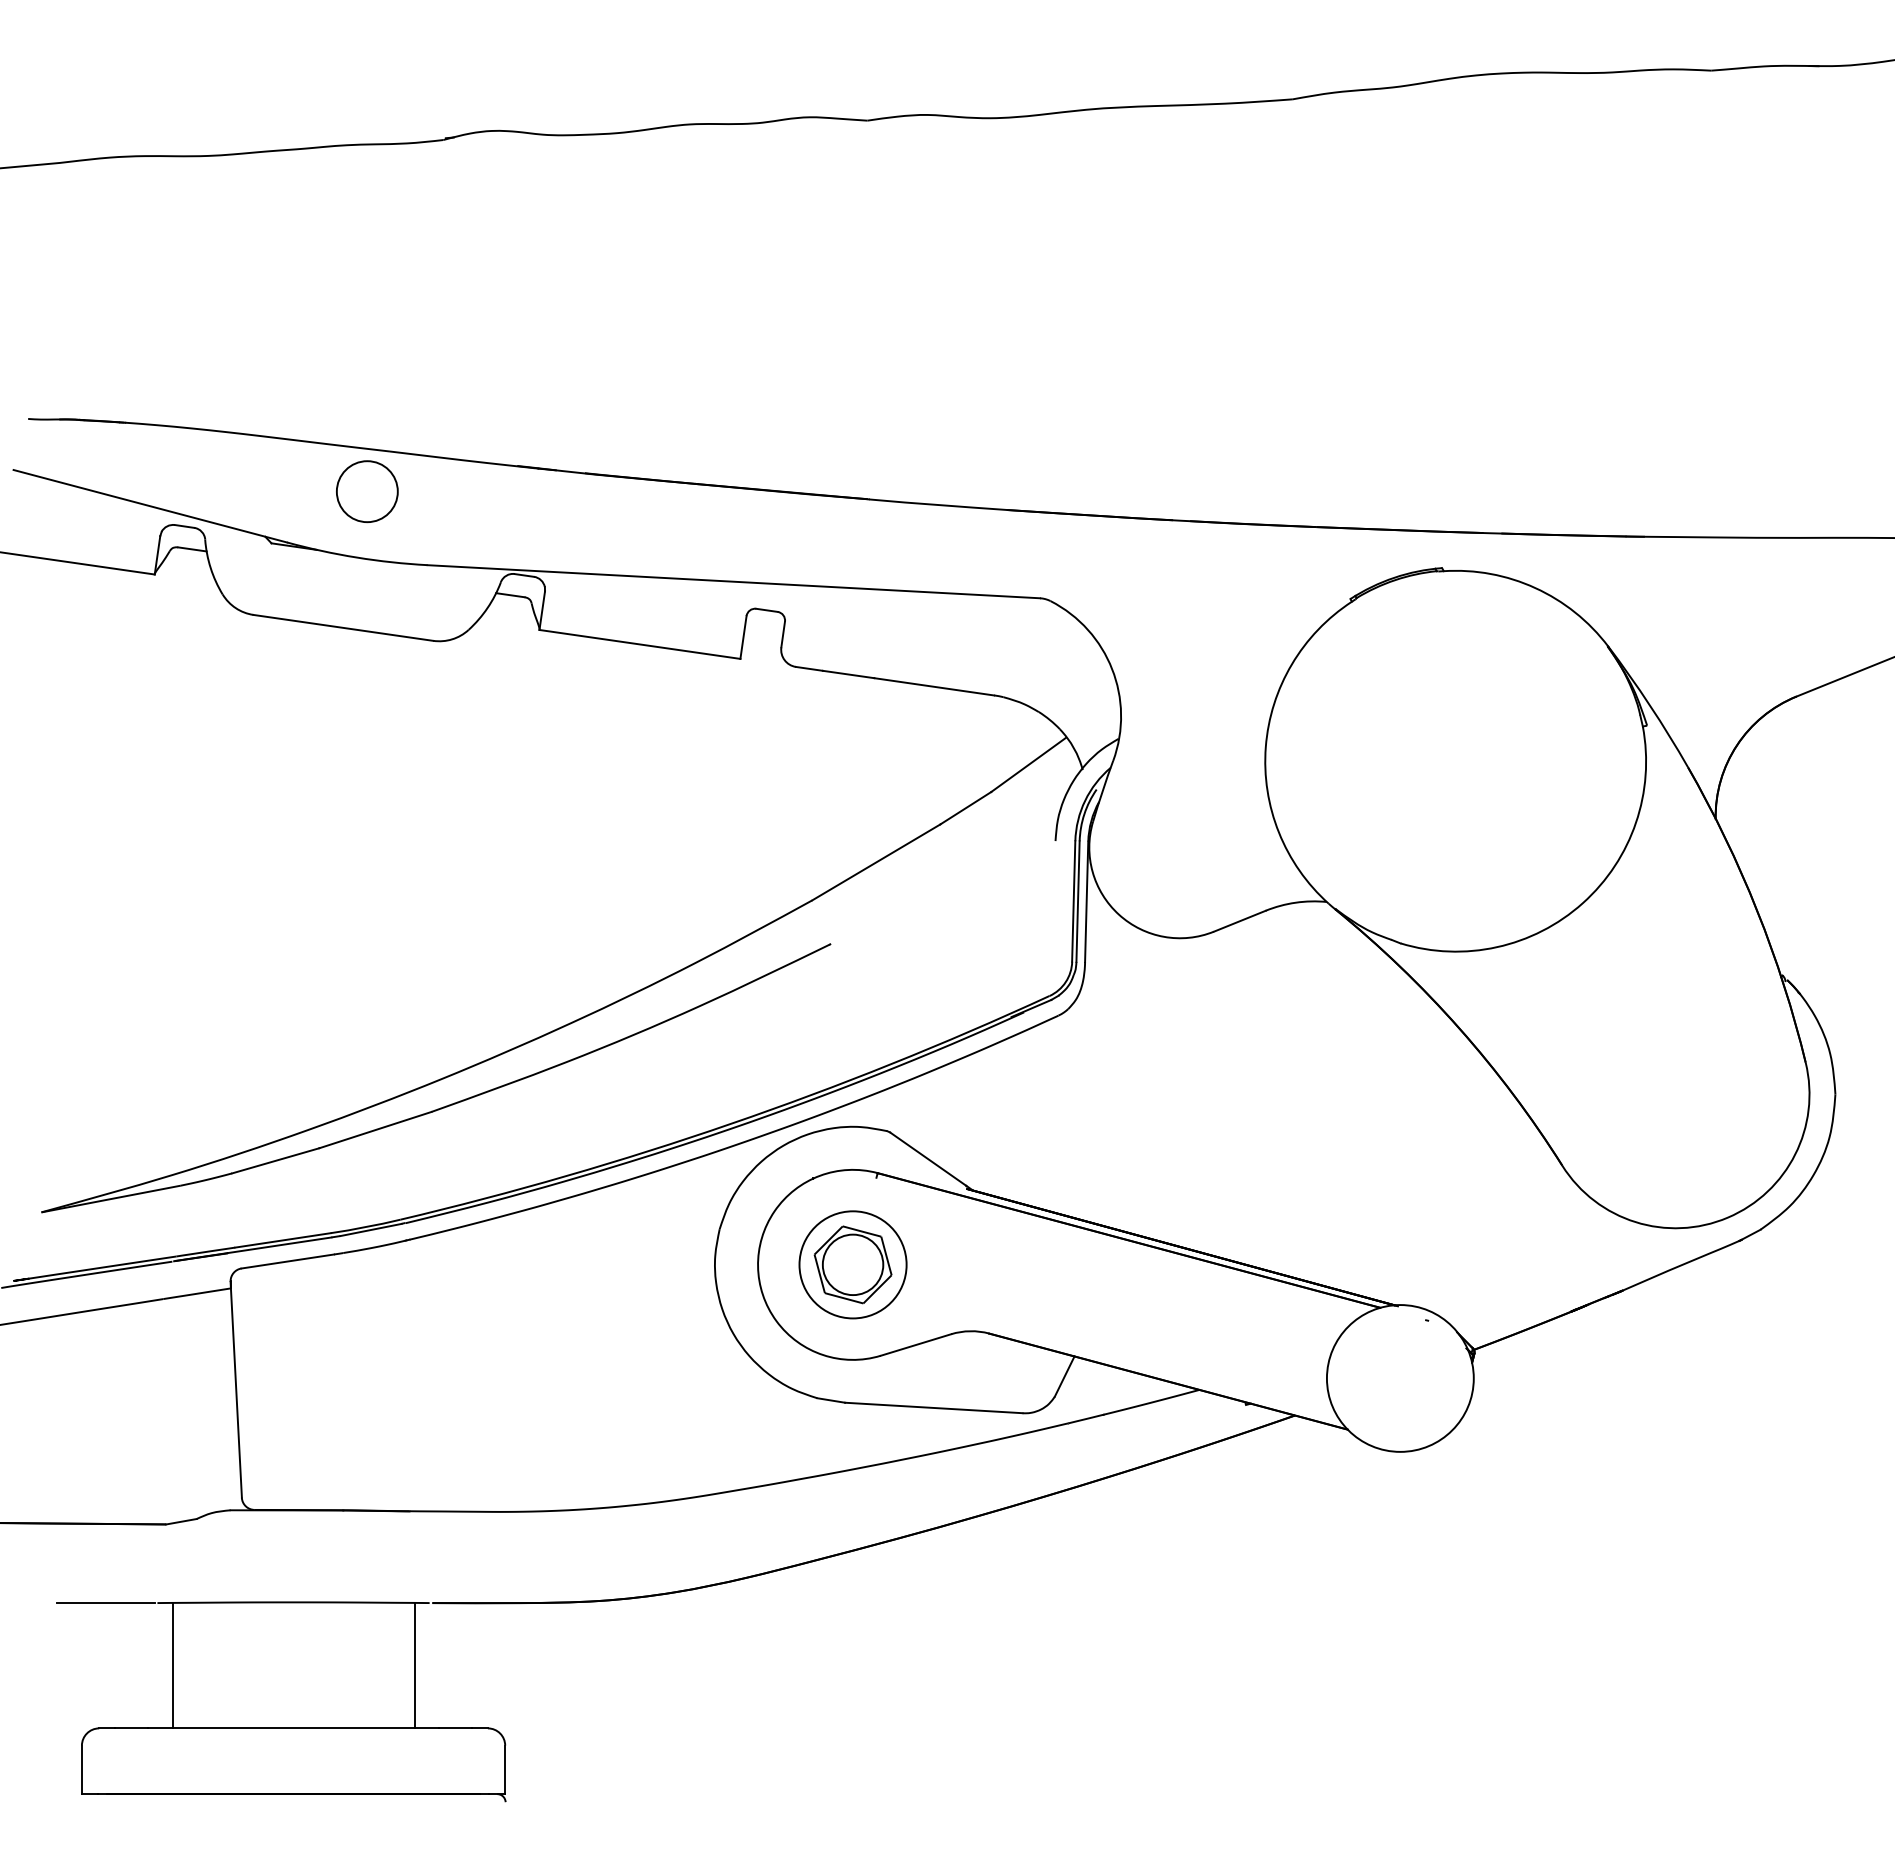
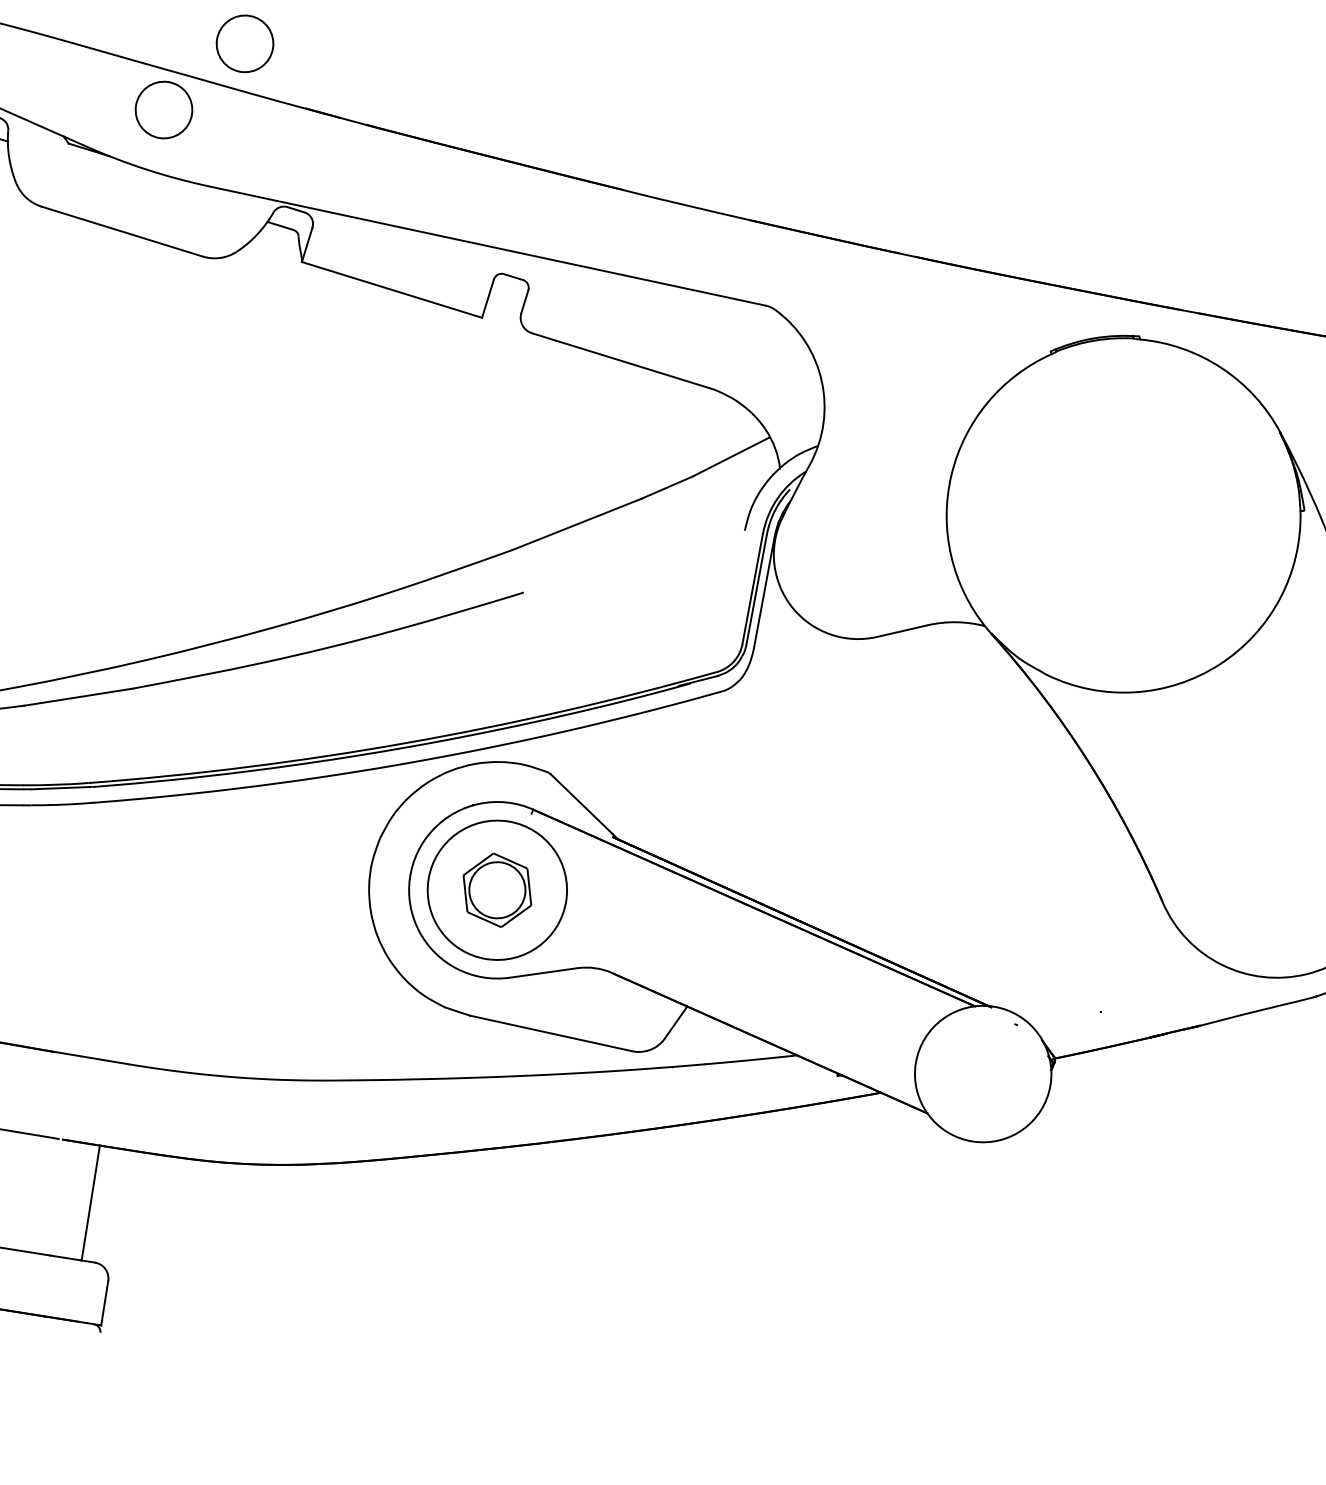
circle: (442, 407) -> (245, 43), added
circle: (852, 1264) -> (496, 889), size x1.4
line: (414, 1665) -> (90, 1202), moved

